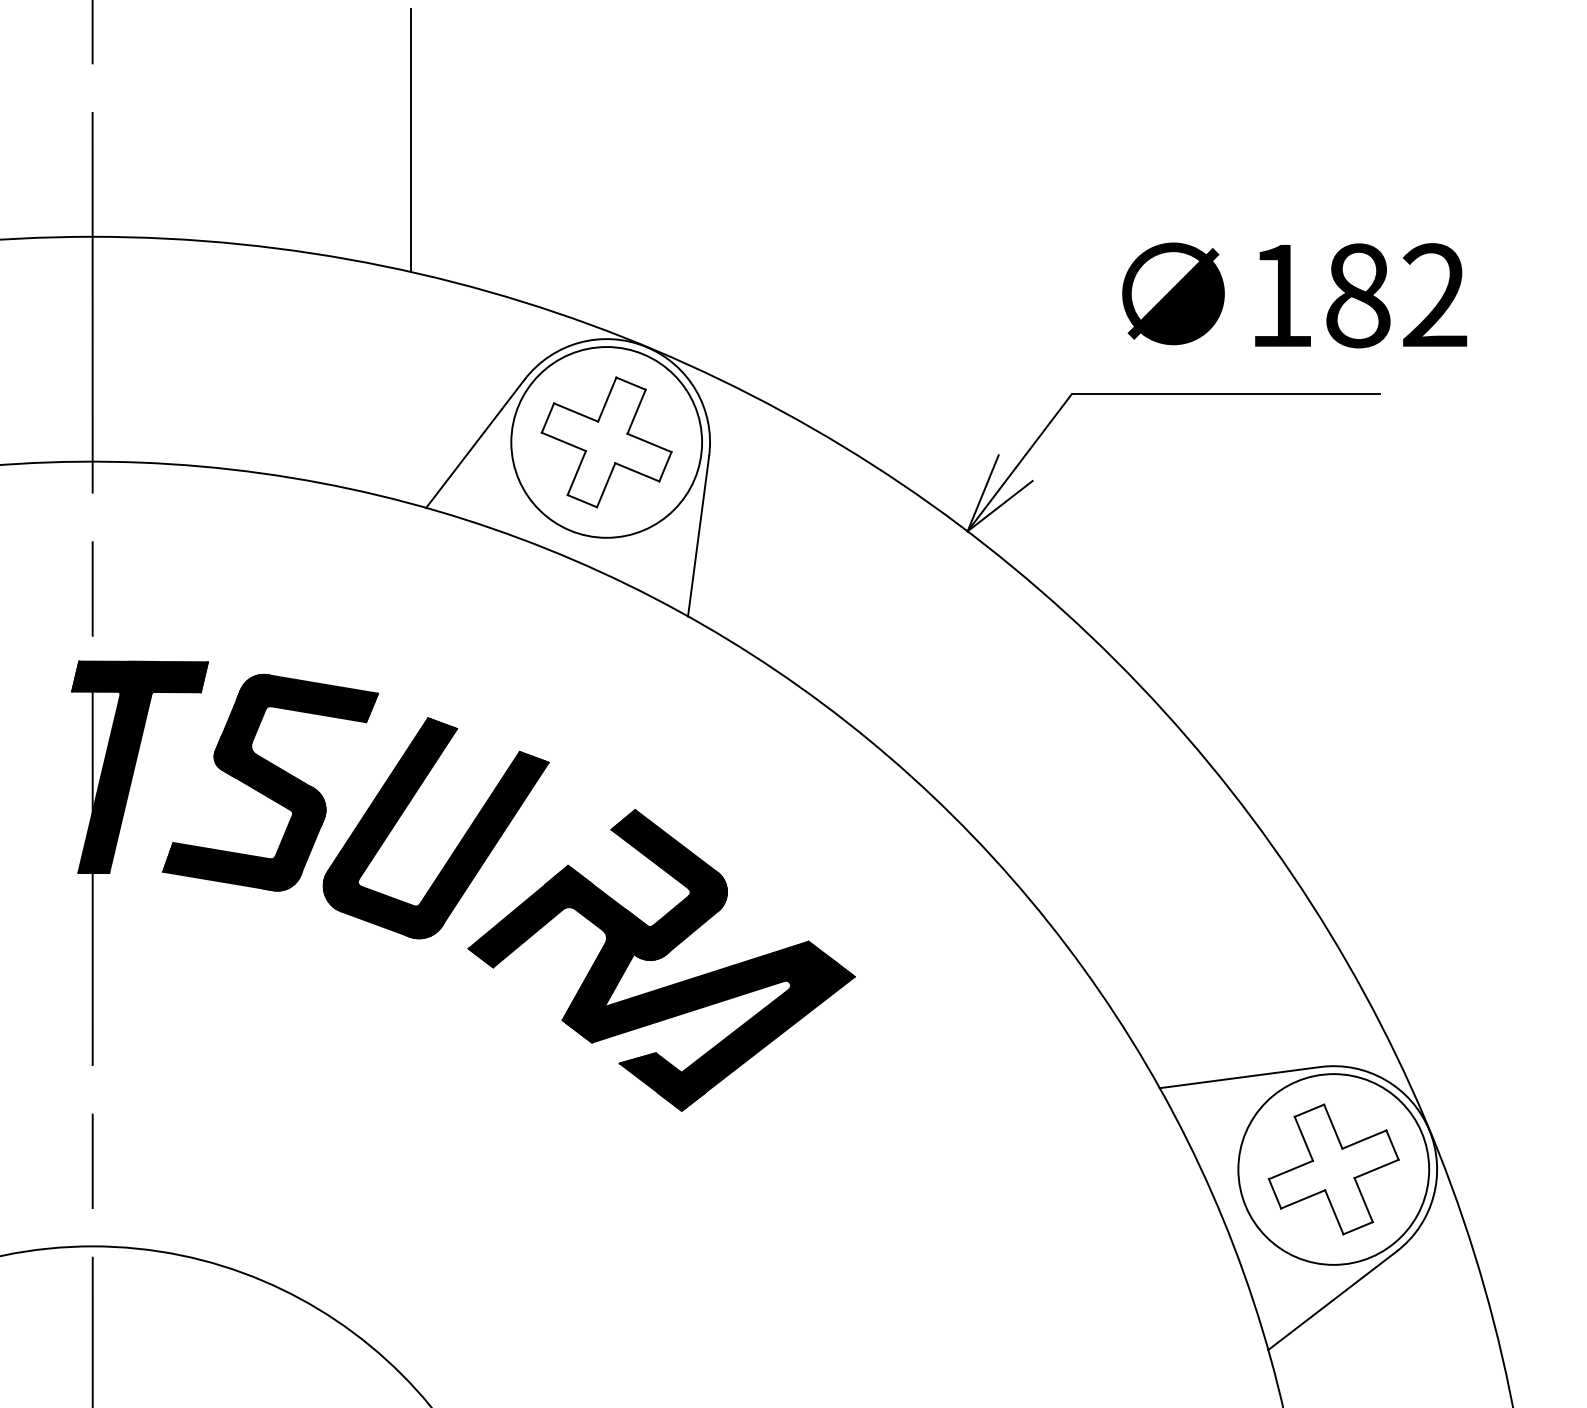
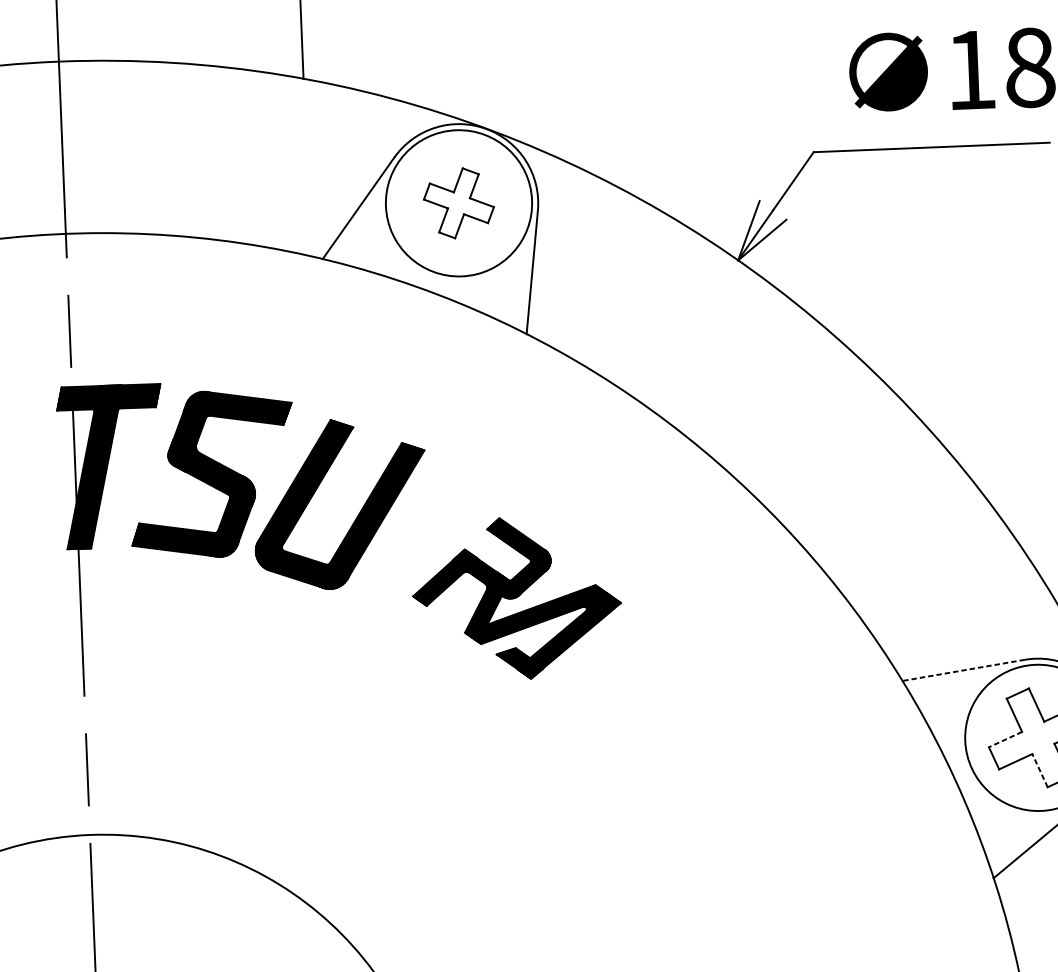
part: (606, 442) -> (458, 203), size x0.7
part: (661, 960) -> (516, 598), size x0.7
line: (1239, 1077) -> (963, 670), solid -> dashed
line: (1290, 1170) -> (1005, 739), solid -> dashed
line: (1334, 1212) -> (1040, 770), solid -> dashed

